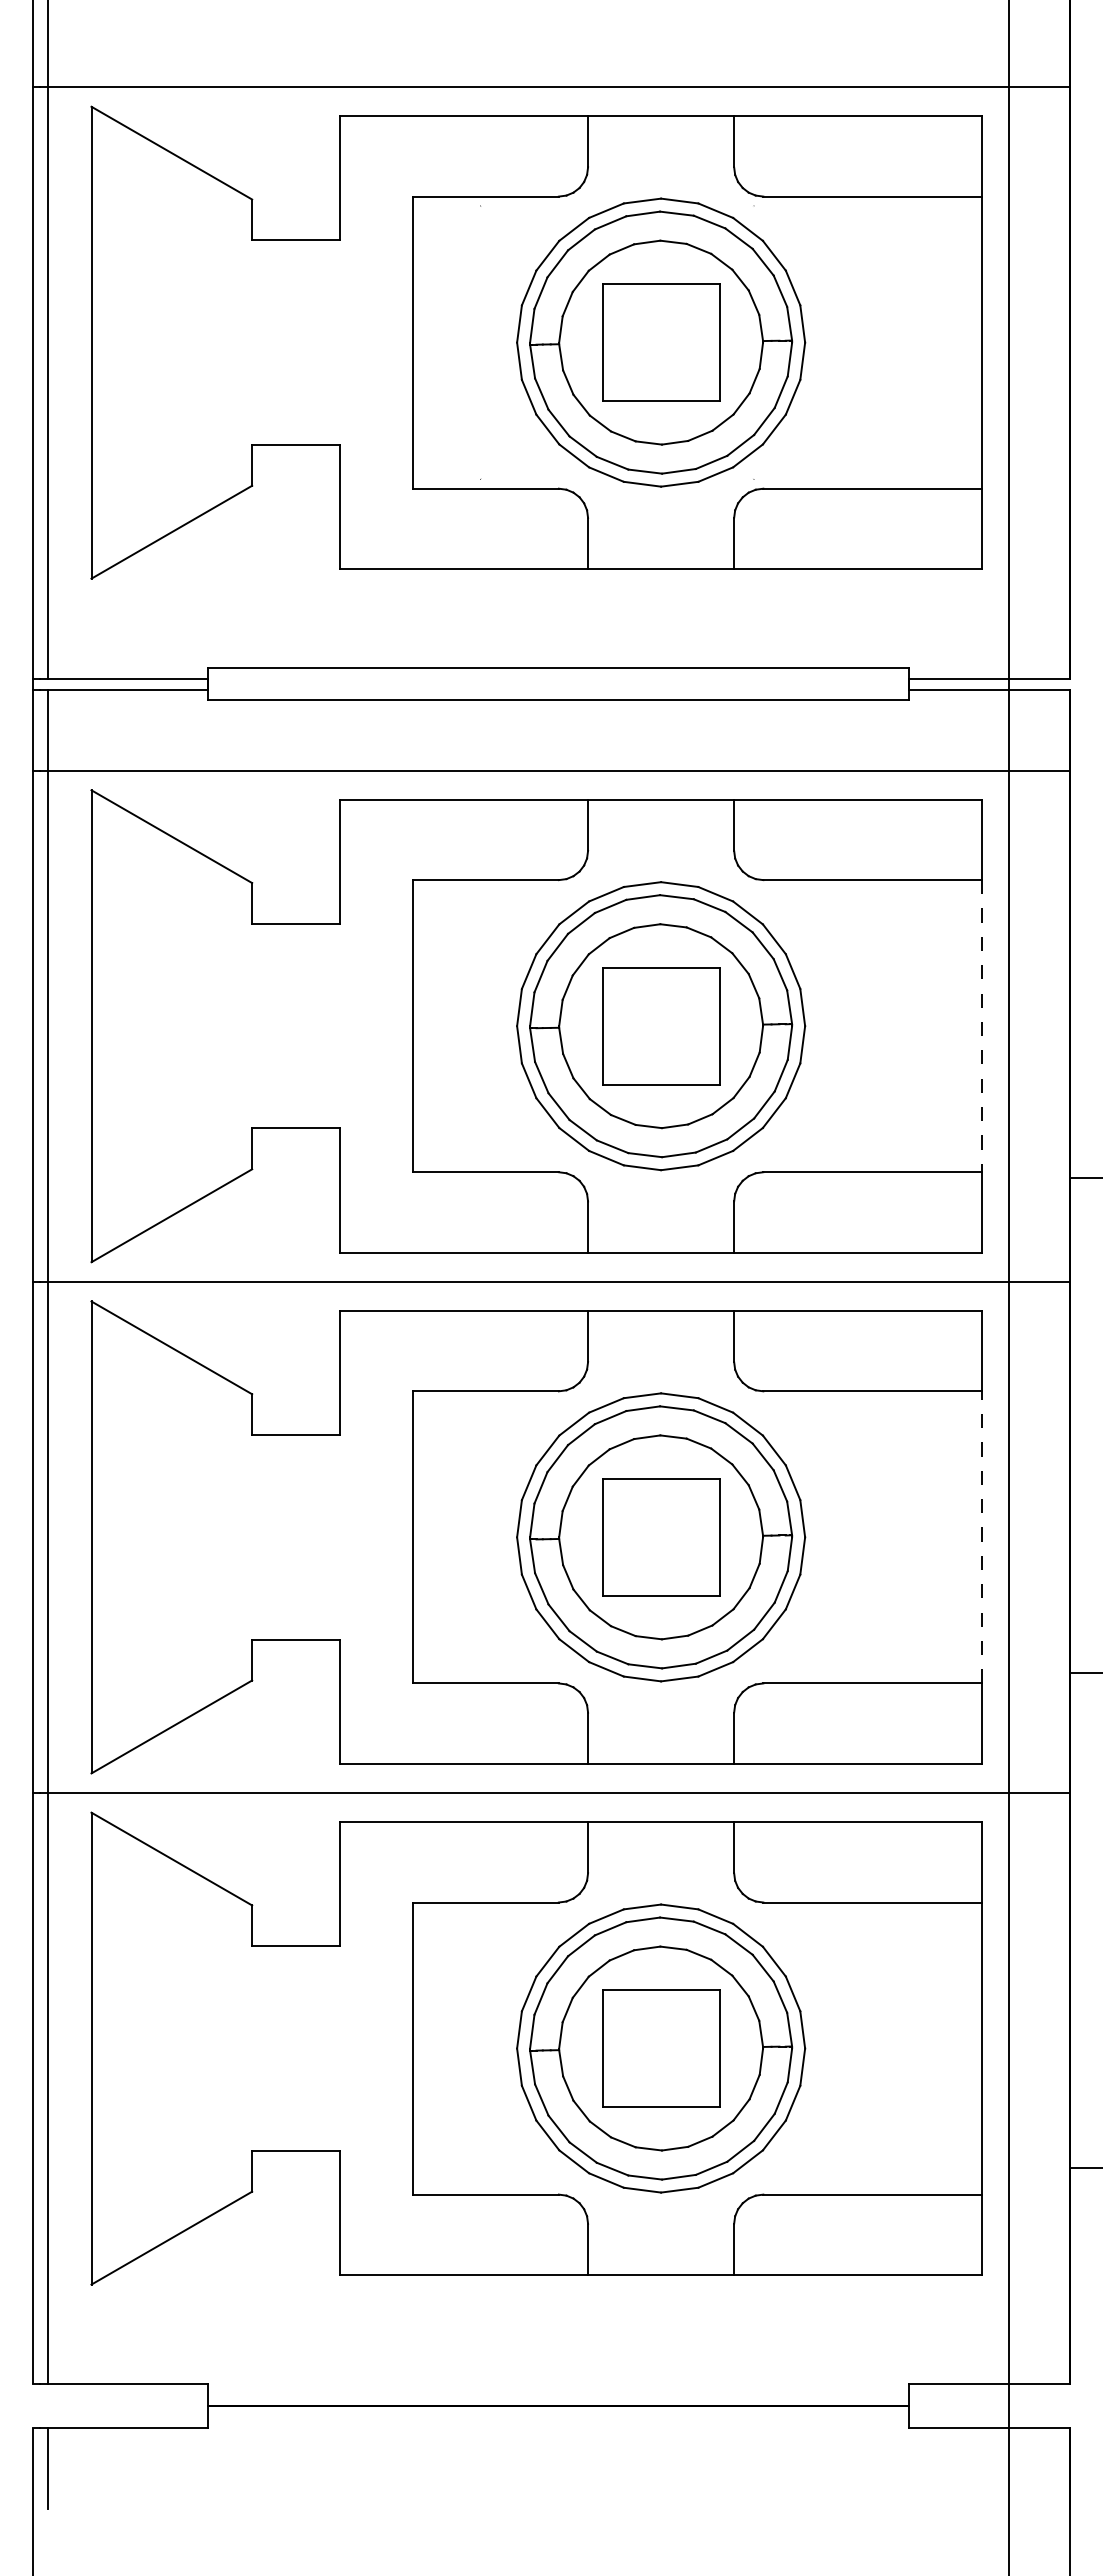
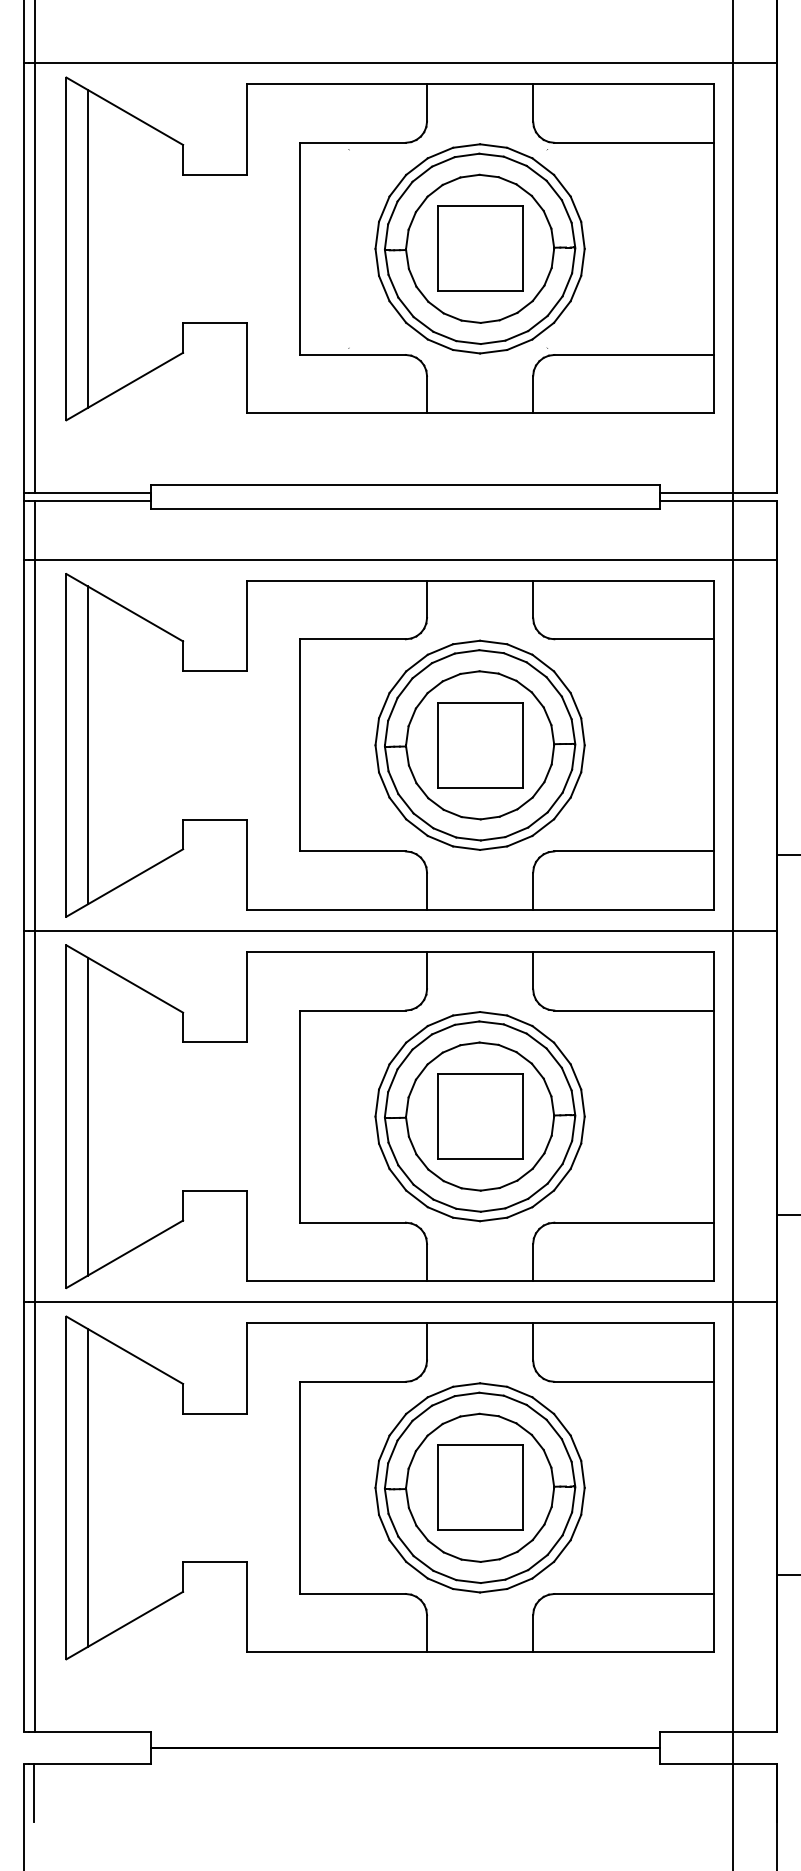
line: (120, 342) -> (87, 248), added
line: (120, 1026) -> (87, 745), added
line: (982, 1026) -> (713, 745), dashed -> solid
line: (982, 1536) -> (713, 1115), dashed -> solid
line: (120, 1537) -> (87, 1116), added
line: (120, 2048) -> (87, 1487), added

